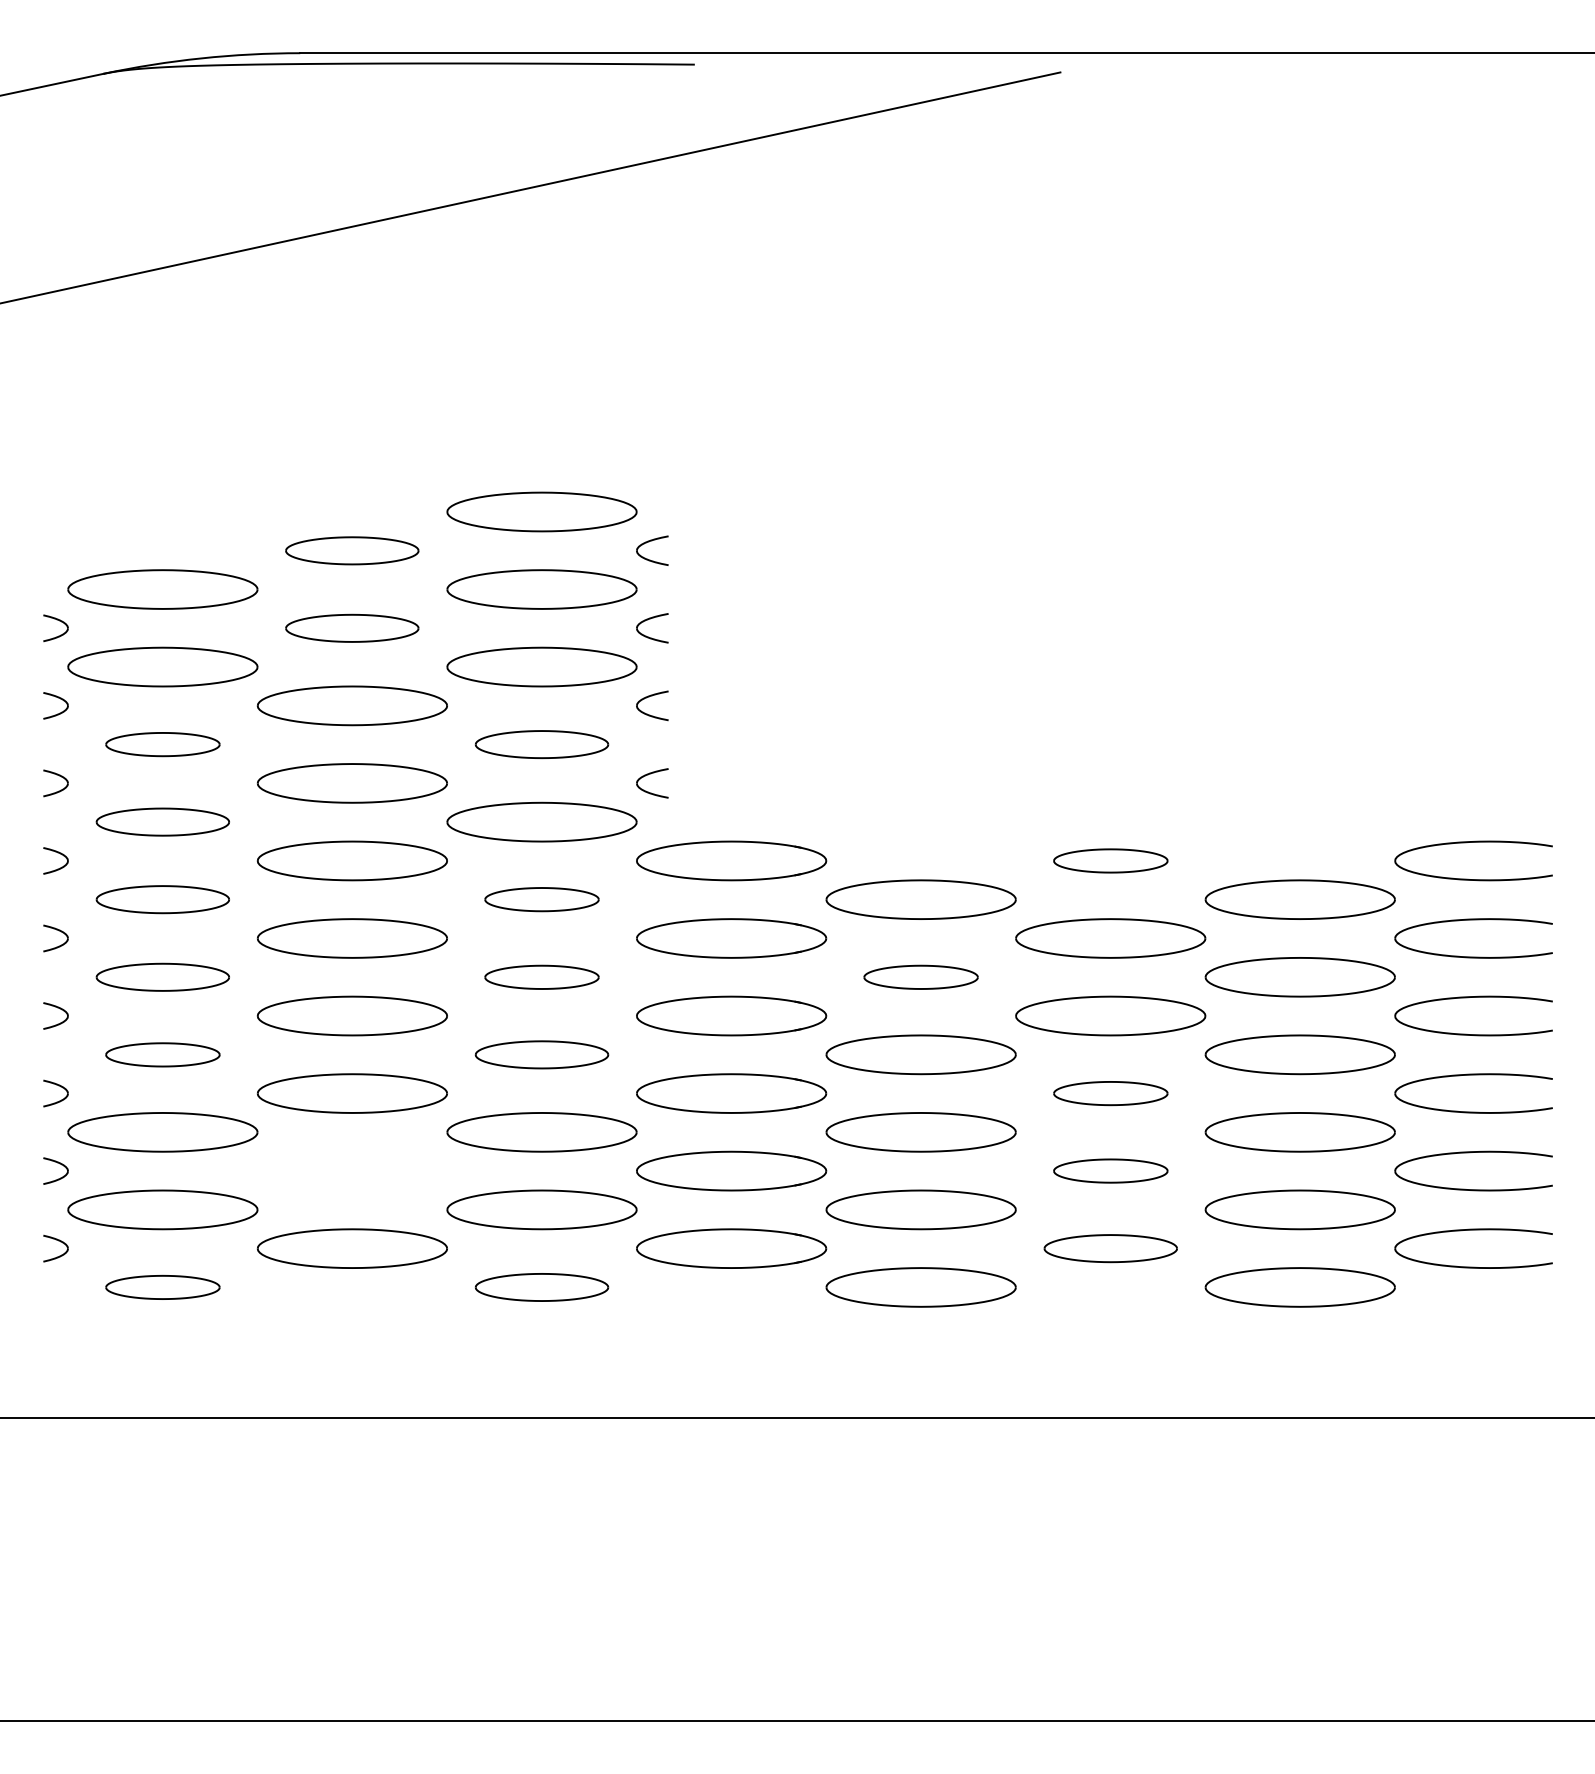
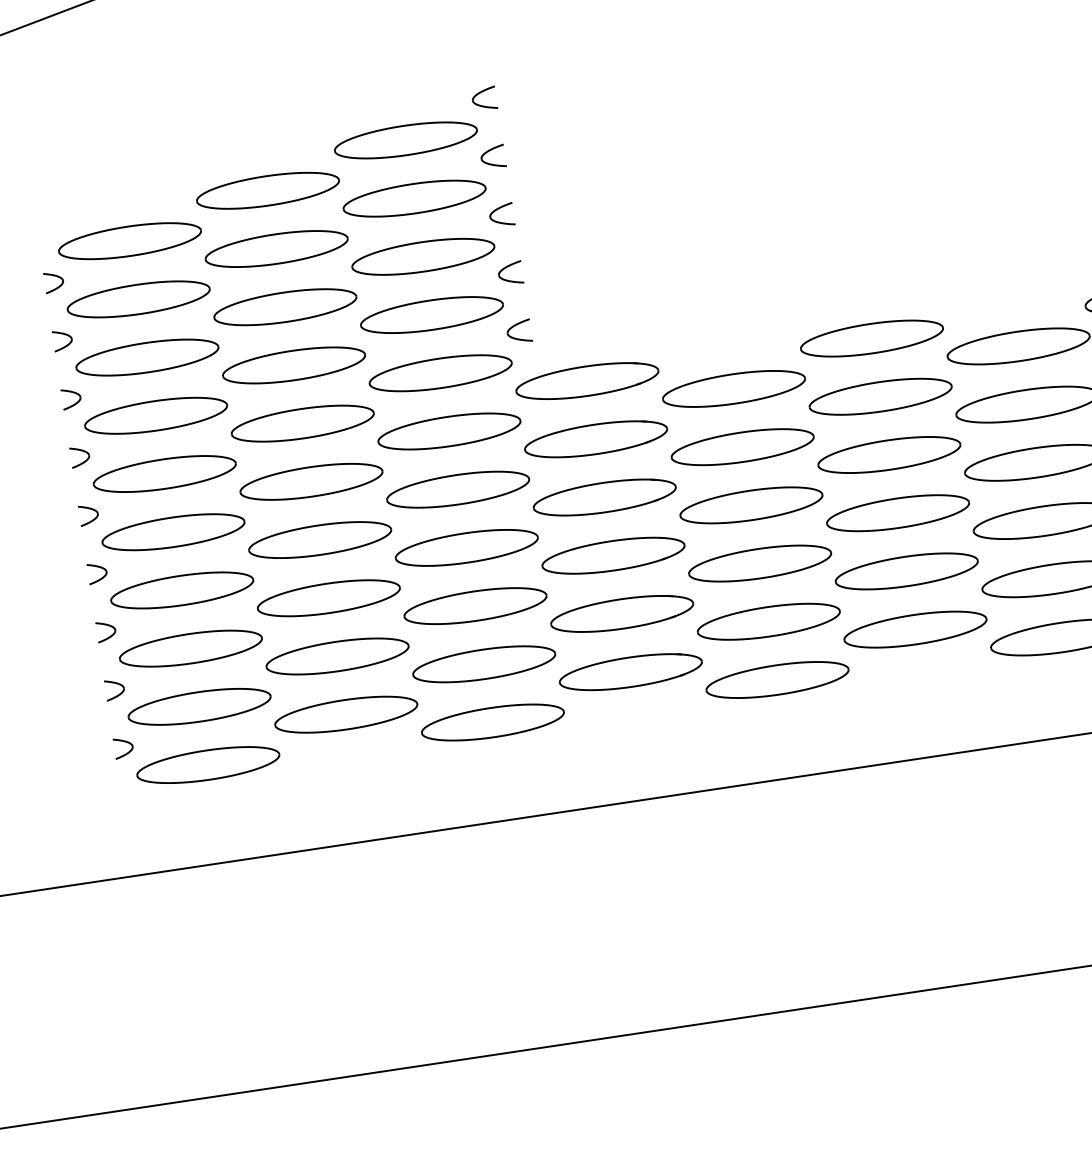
part: (649, 481) -> (483, 105), added
part: (351, 550) -> (267, 190), size x1.43
part: (351, 628) -> (275, 249), size x1.43
part: (162, 744) -> (147, 357), size x1.67
part: (541, 744) -> (431, 315), size x1.43
part: (162, 821) -> (155, 415), size x1.43
part: (1110, 860) -> (871, 338), size x1.67
part: (162, 899) -> (164, 473), size x1.43
part: (541, 899) -> (449, 431), size x1.67
part: (162, 977) -> (173, 532), size x1.43
part: (541, 977) -> (457, 489), size x1.67
part: (920, 977) -> (742, 447), size x1.67
part: (162, 1054) -> (181, 590), size x1.67
part: (541, 1054) -> (466, 547), size x1.43
part: (1110, 1093) -> (897, 513), size x1.67
part: (351, 1170) -> (336, 656), added
part: (1110, 1170) -> (906, 570), size x1.67
part: (1110, 1248) -> (915, 629), size x1.43
part: (162, 1287) -> (208, 765), size x1.67
part: (541, 1287) -> (492, 722), size x1.43

